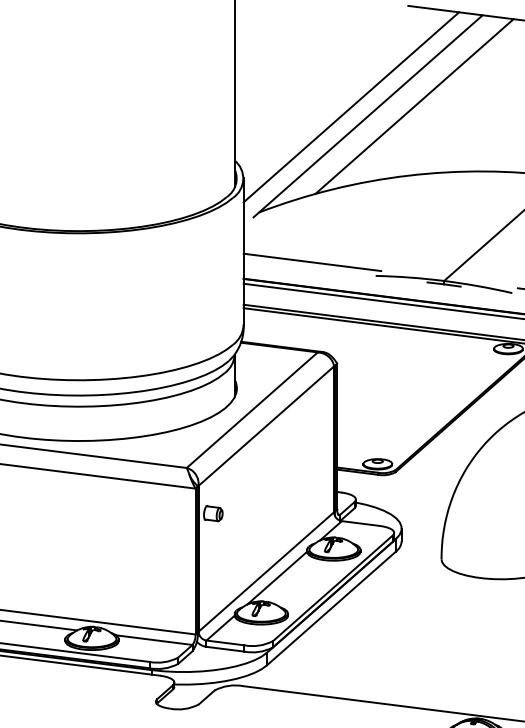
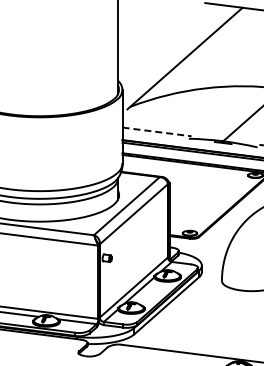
line: (351, 106) -> (176, 53), removed
line: (414, 106) -> (208, 53), removed
line: (313, 261) -> (157, 131), solid -> dashed

